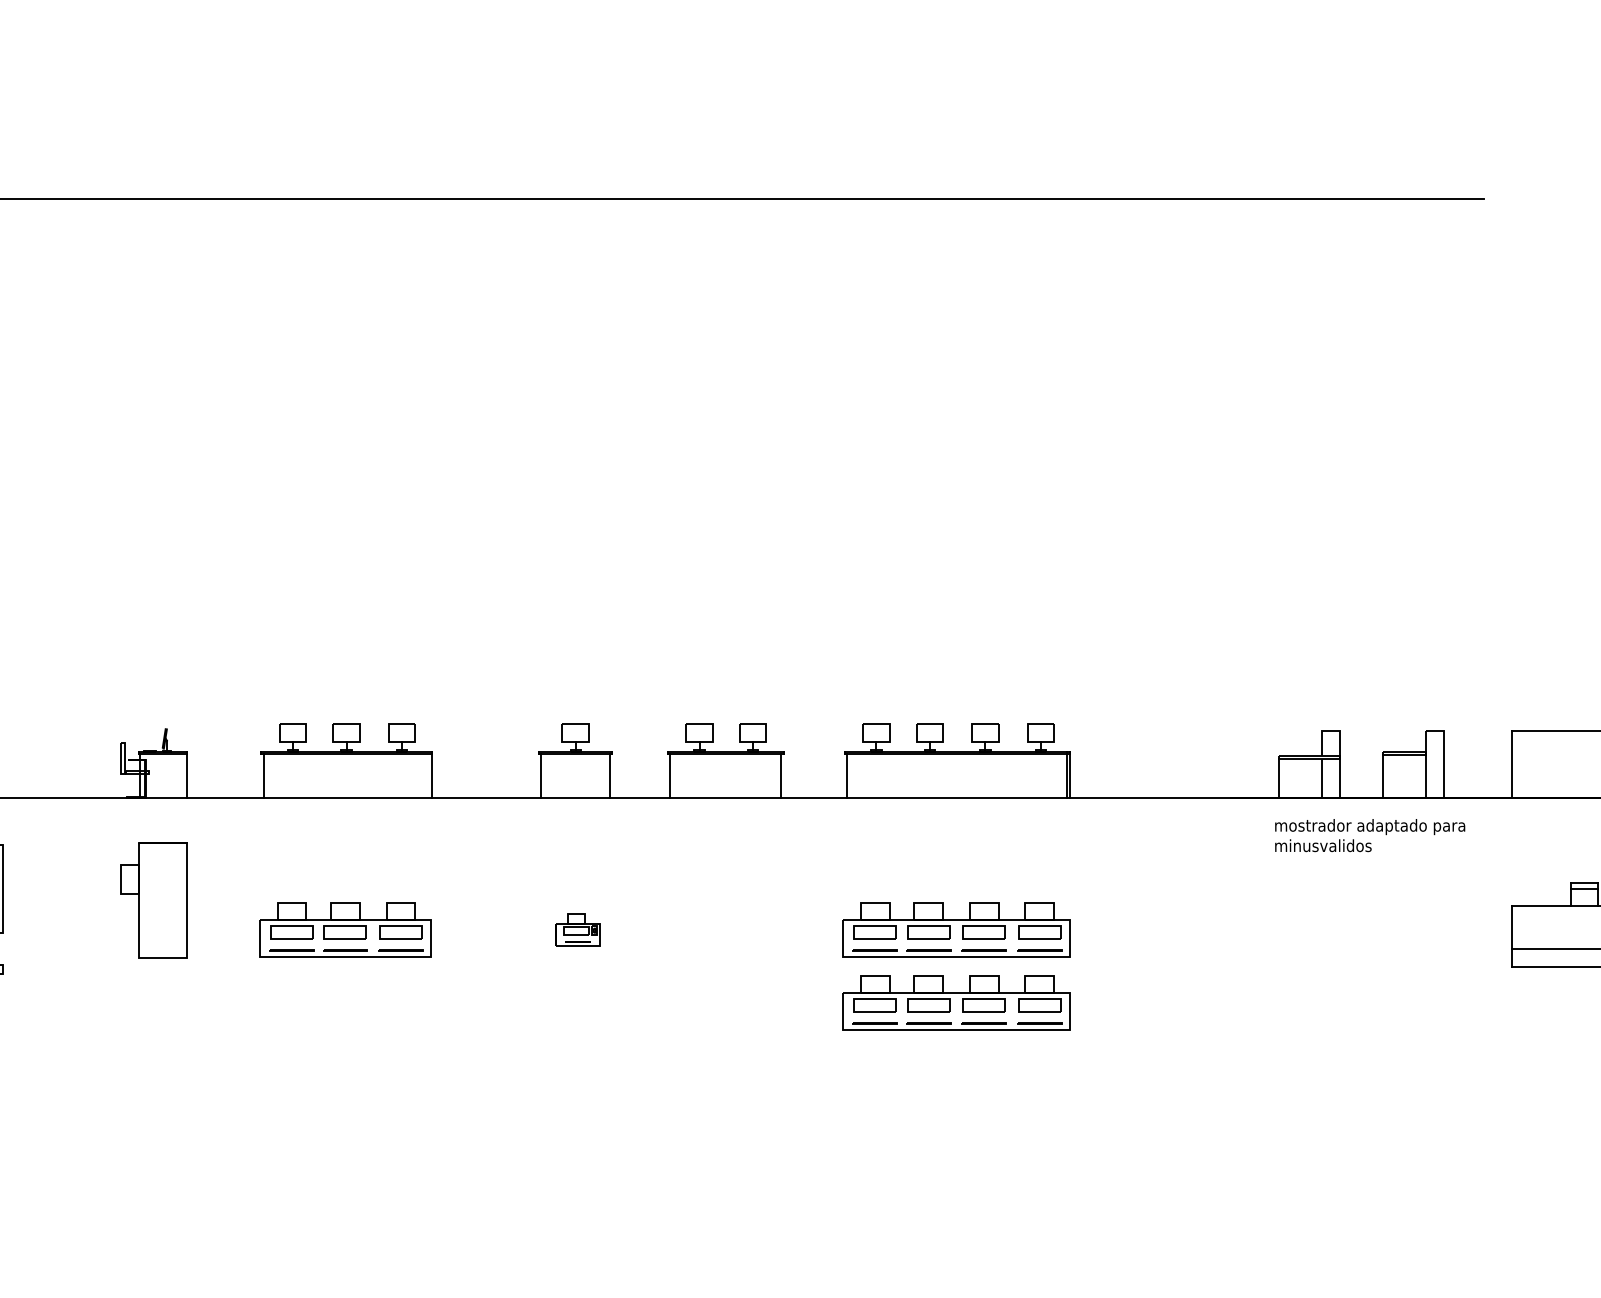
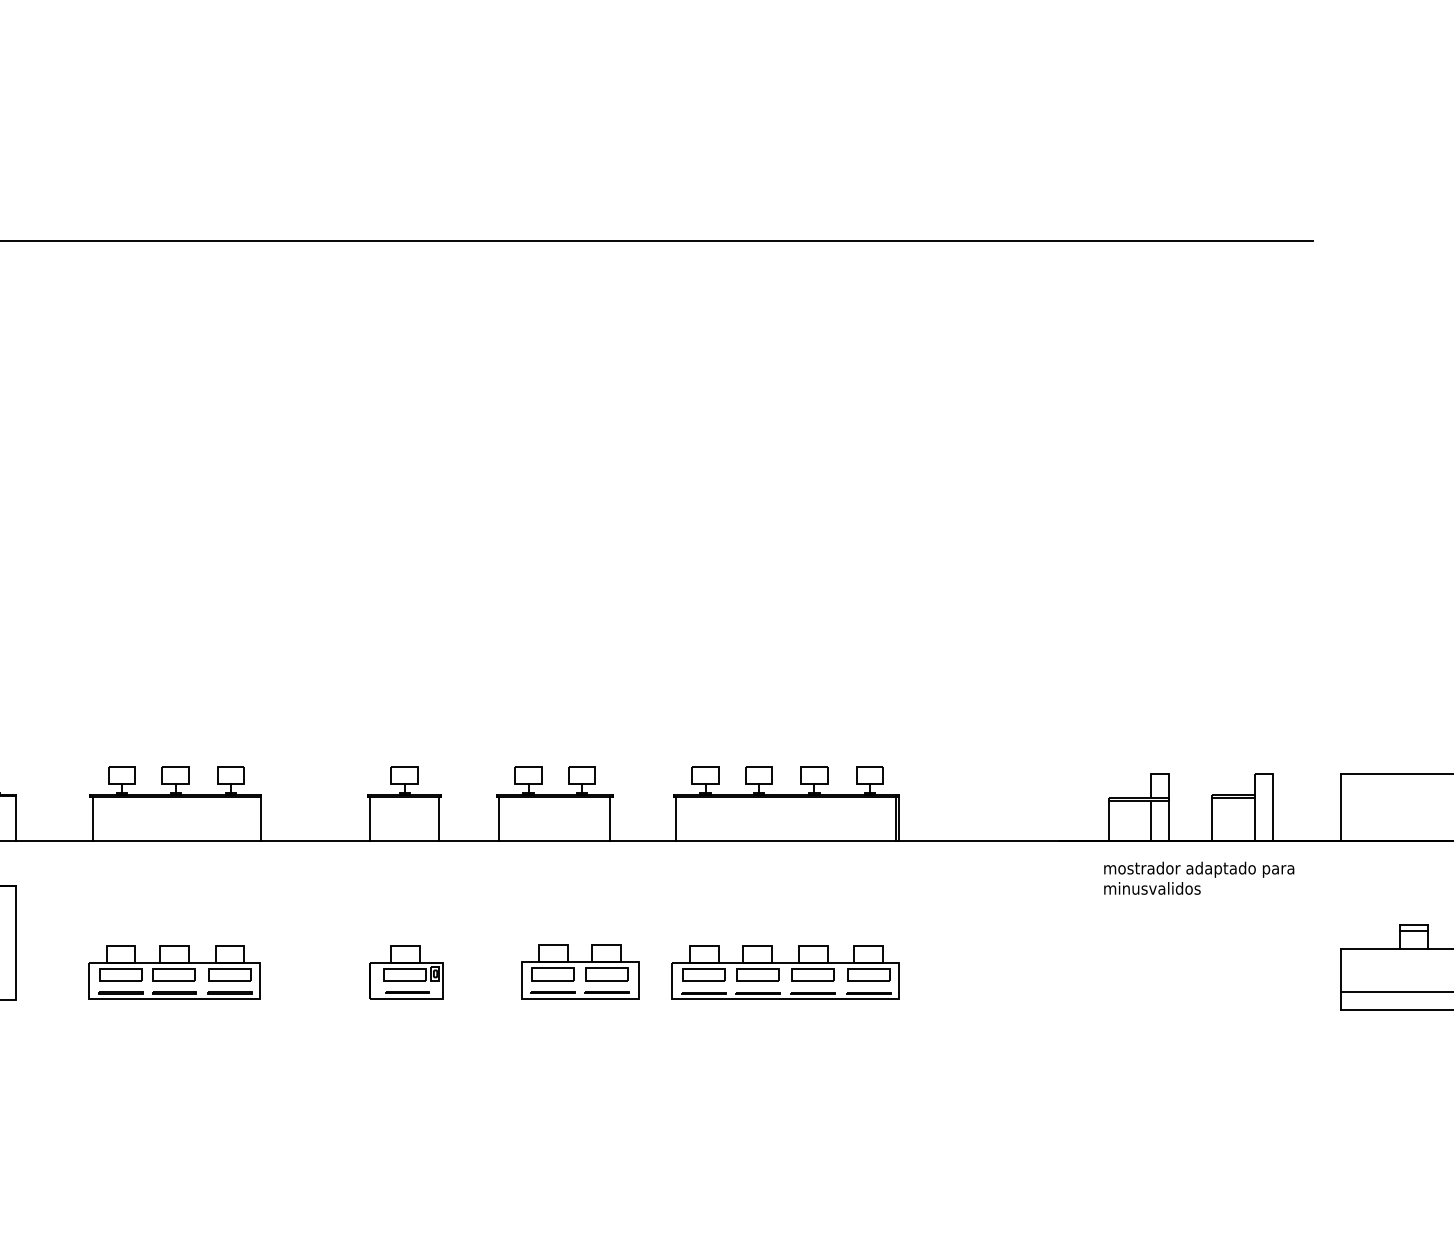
part: (750, 928) -> (579, 971), added
part: (577, 929) -> (406, 972), size x1.67
part: (956, 1002) -> (785, 1045), removed

